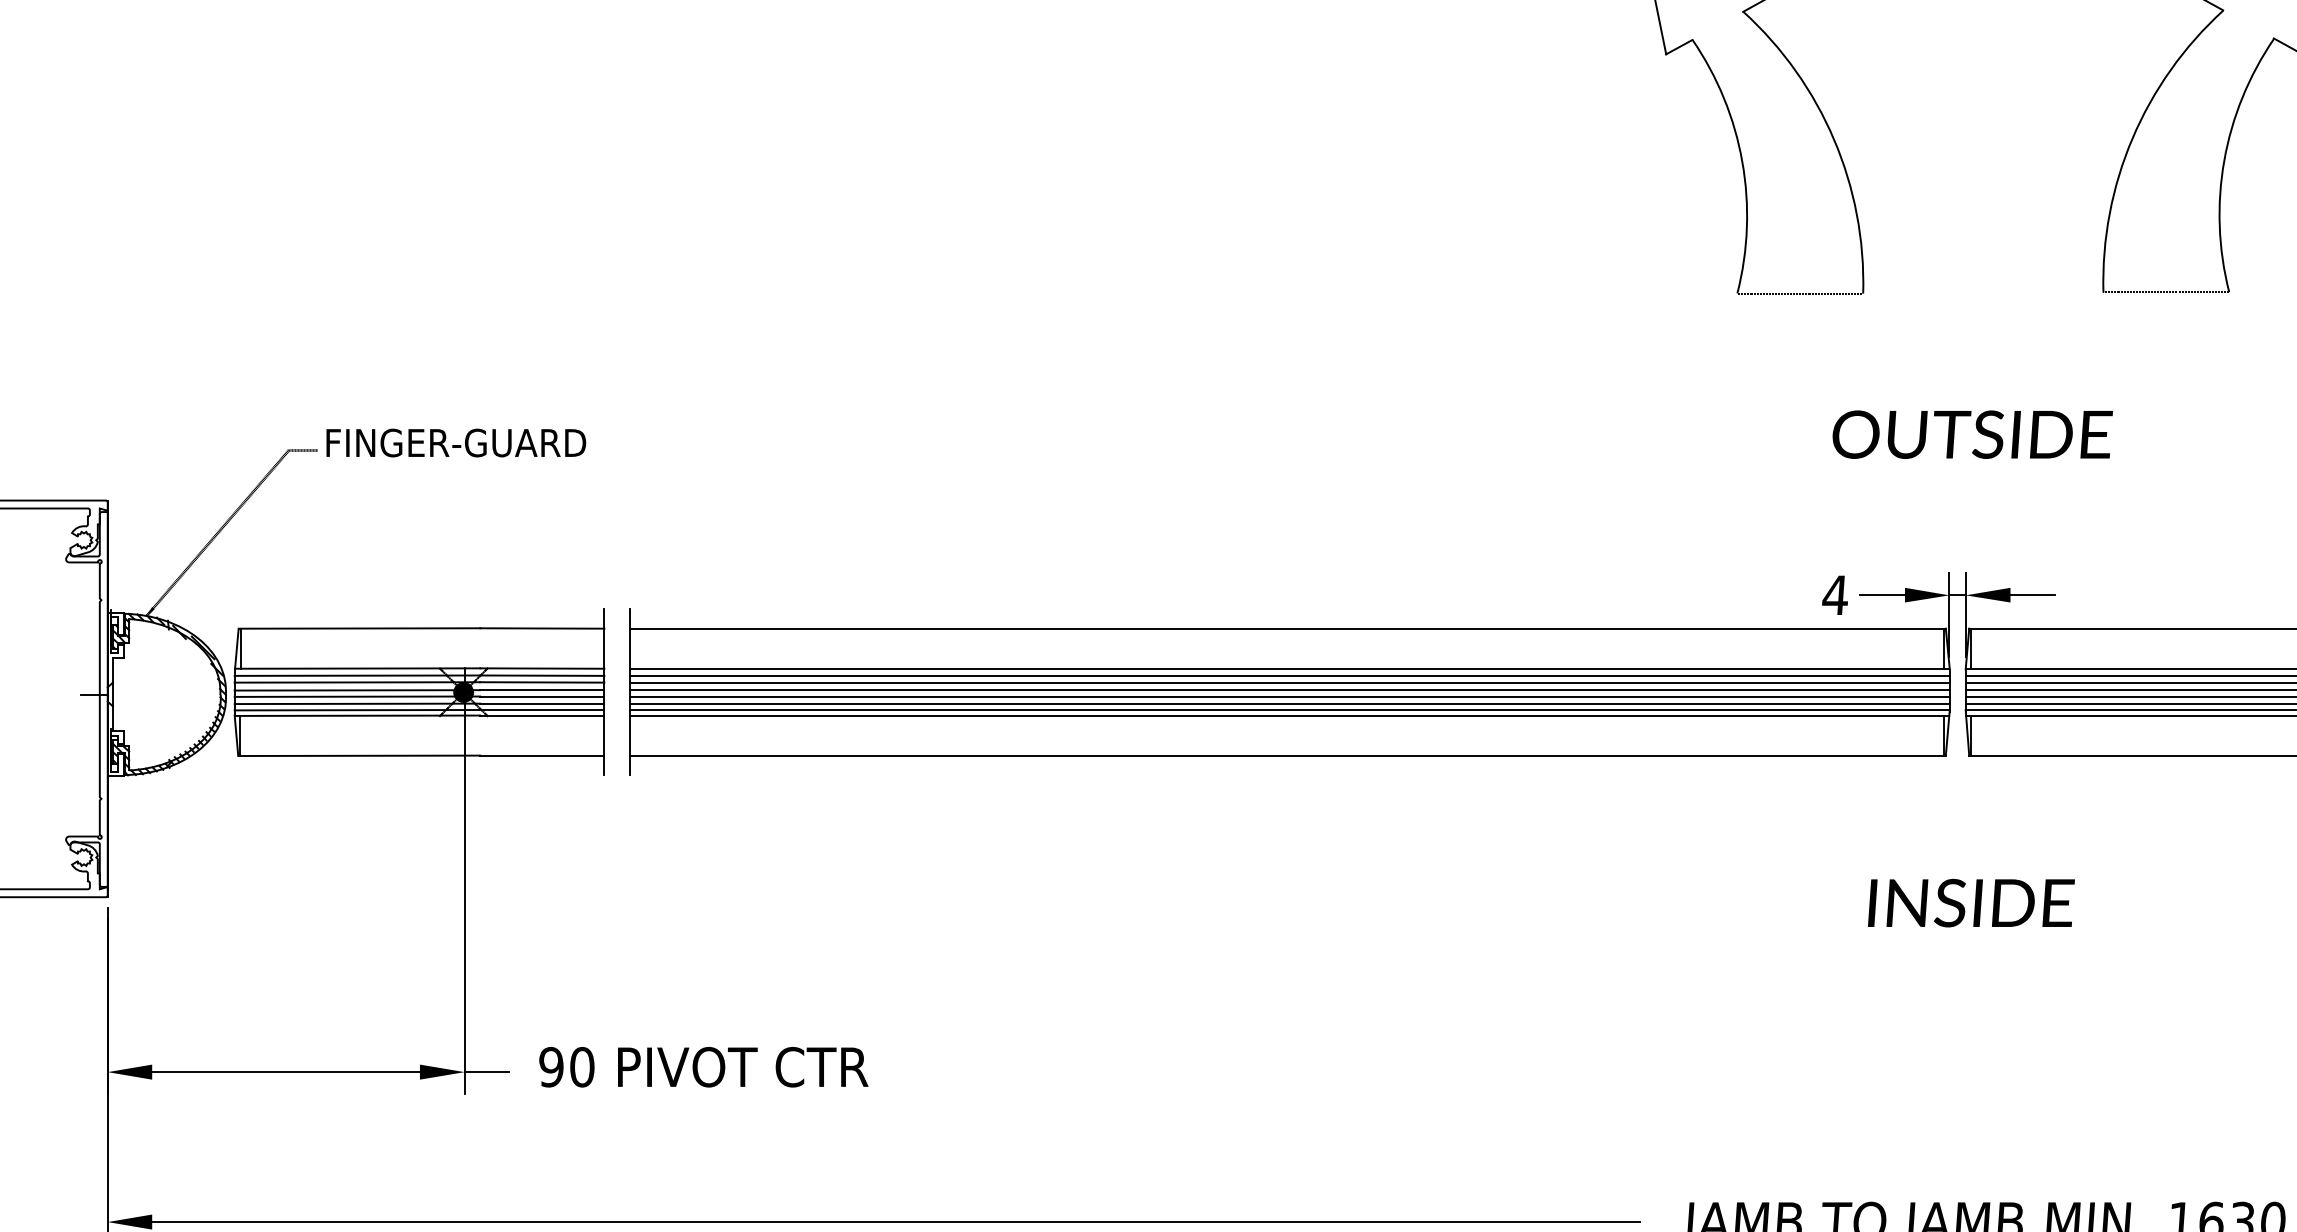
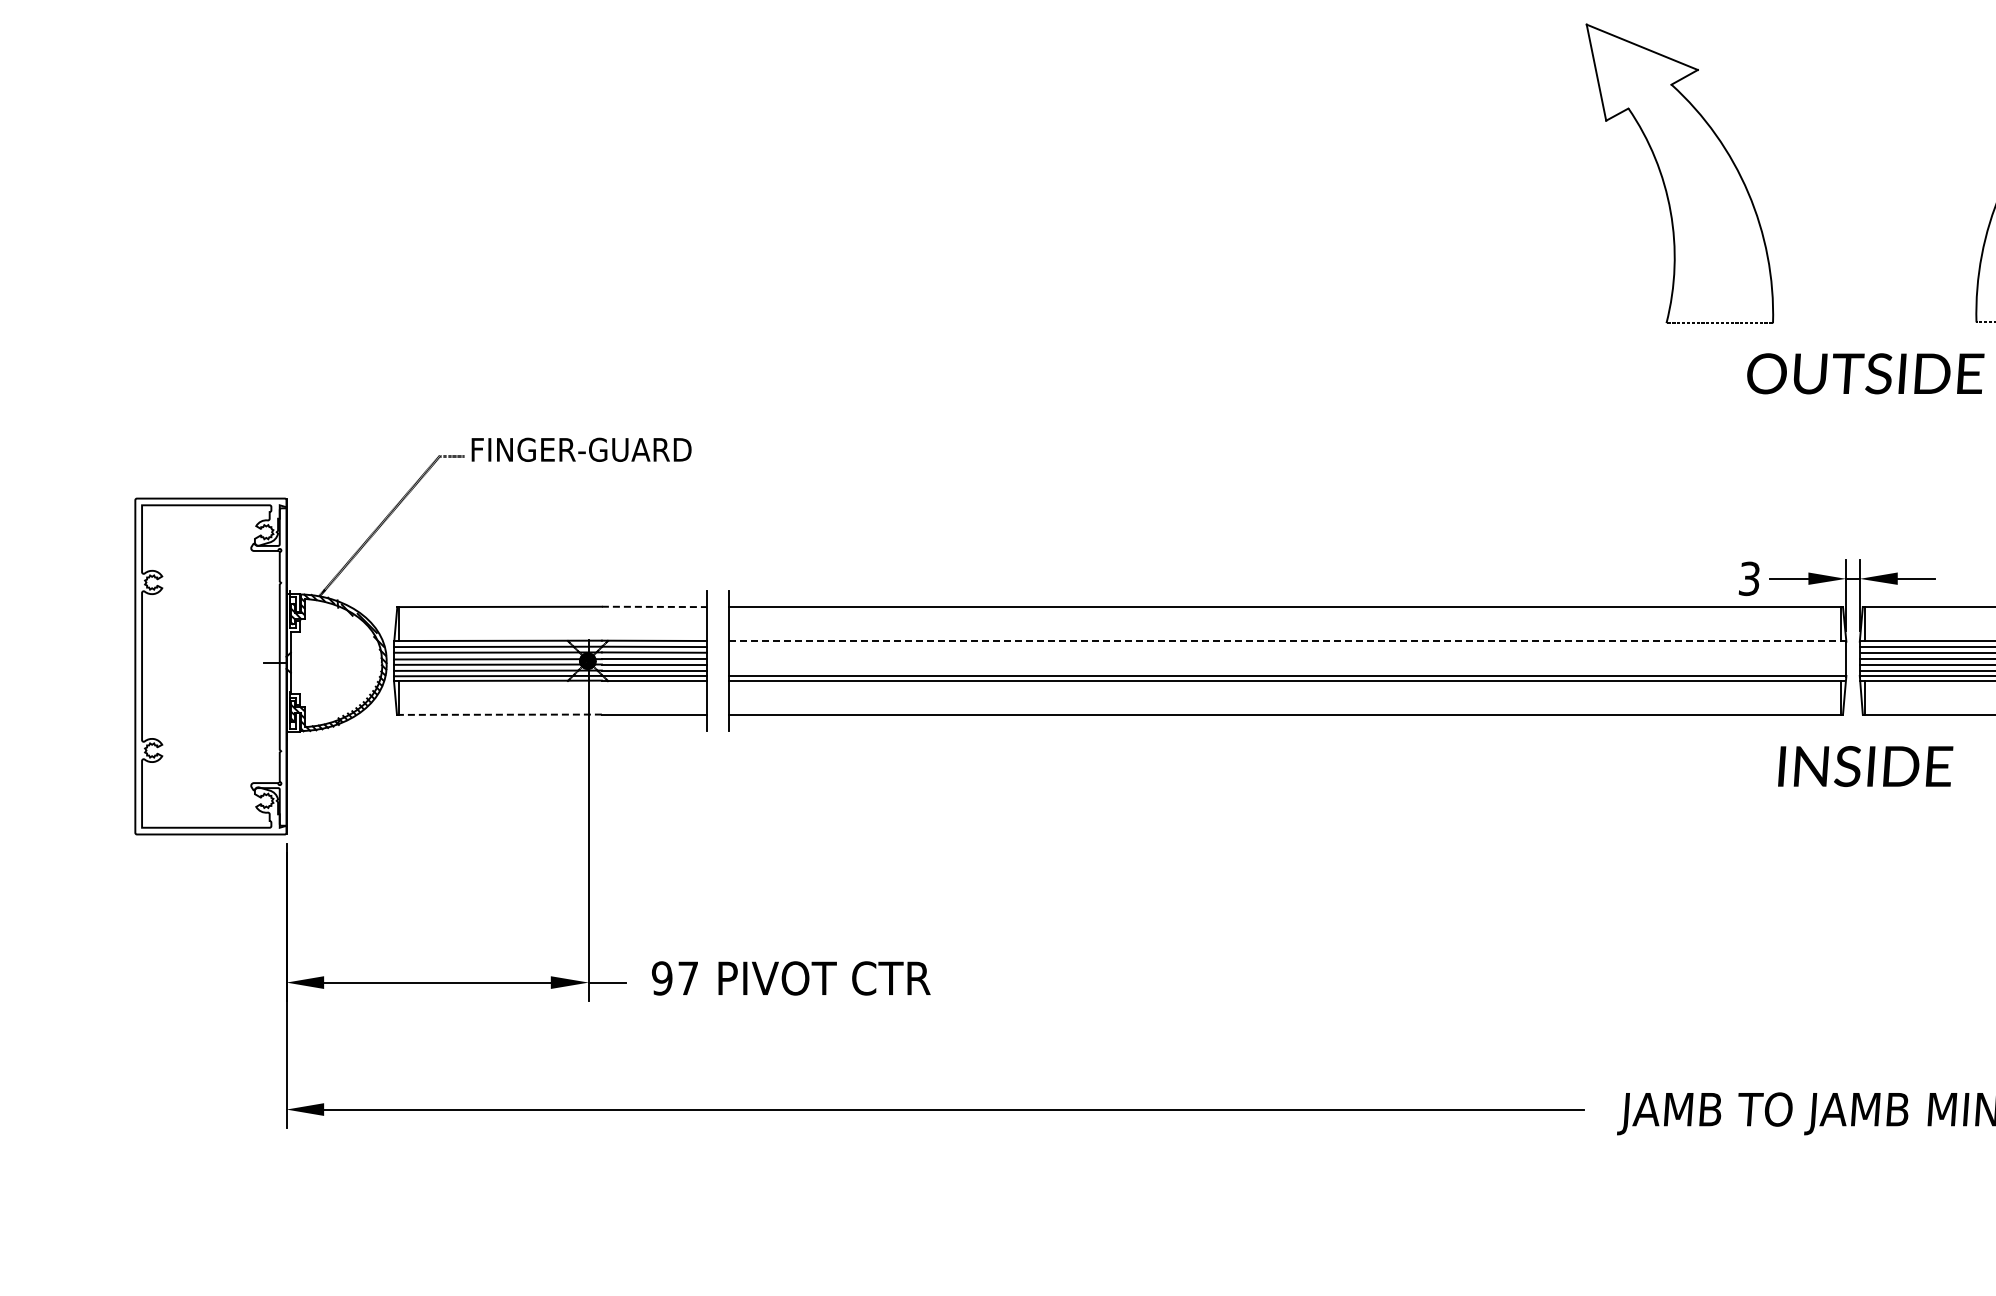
text: (1972, 434) -> (1865, 373), moved
text: (1835, 594) -> (1749, 578), 4 -> 3
line: (542, 627) -> (654, 606), solid -> dashed
line: (1289, 669) -> (1287, 641), solid -> dashed
line: (1289, 676) -> (1287, 647), removed
line: (1288, 682) -> (1286, 652), removed
line: (1289, 690) -> (1287, 659), removed
line: (1289, 696) -> (1287, 664), removed
line: (1289, 703) -> (1287, 670), removed
line: (359, 755) -> (499, 714), solid -> dashed
text: (1971, 903) -> (1865, 766), moved
text: (582, 1067) -> (688, 978), 90 -> 97

